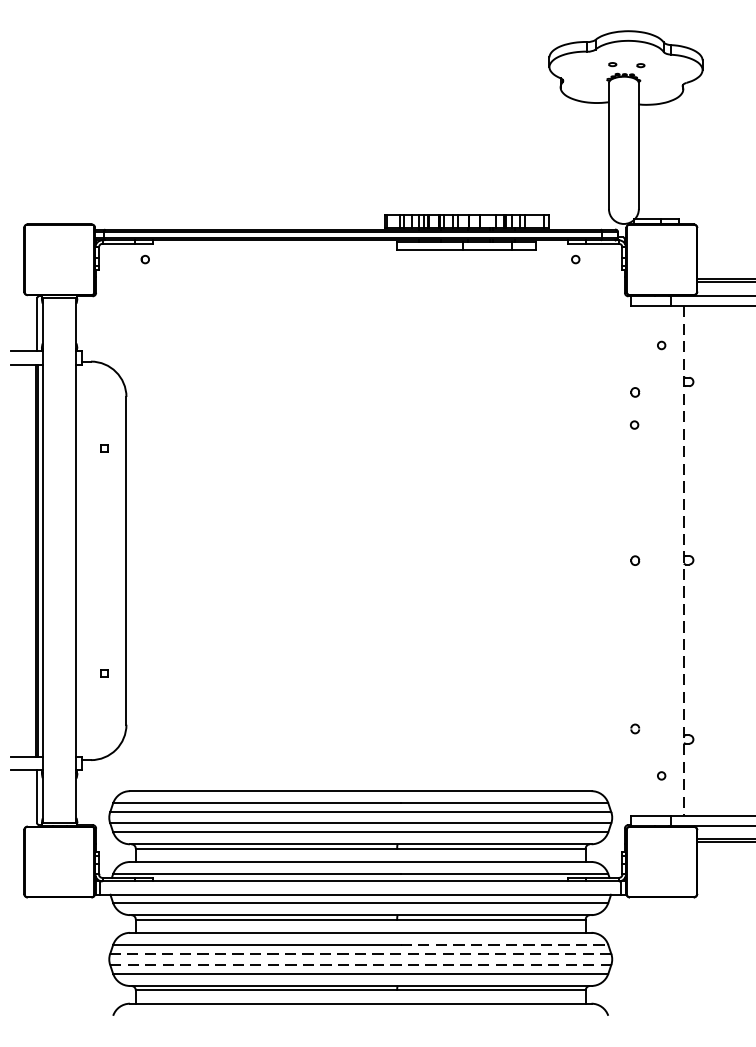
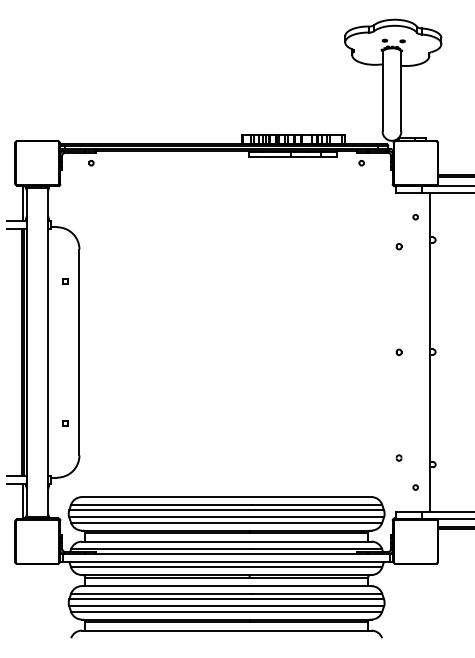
circle: (634, 424) -> (398, 266), removed
line: (683, 560) -> (429, 352), dashed -> solid
line: (505, 944) -> (317, 593), dashed -> solid
line: (360, 954) -> (226, 599), dashed -> solid
line: (362, 965) -> (227, 606), dashed -> solid

